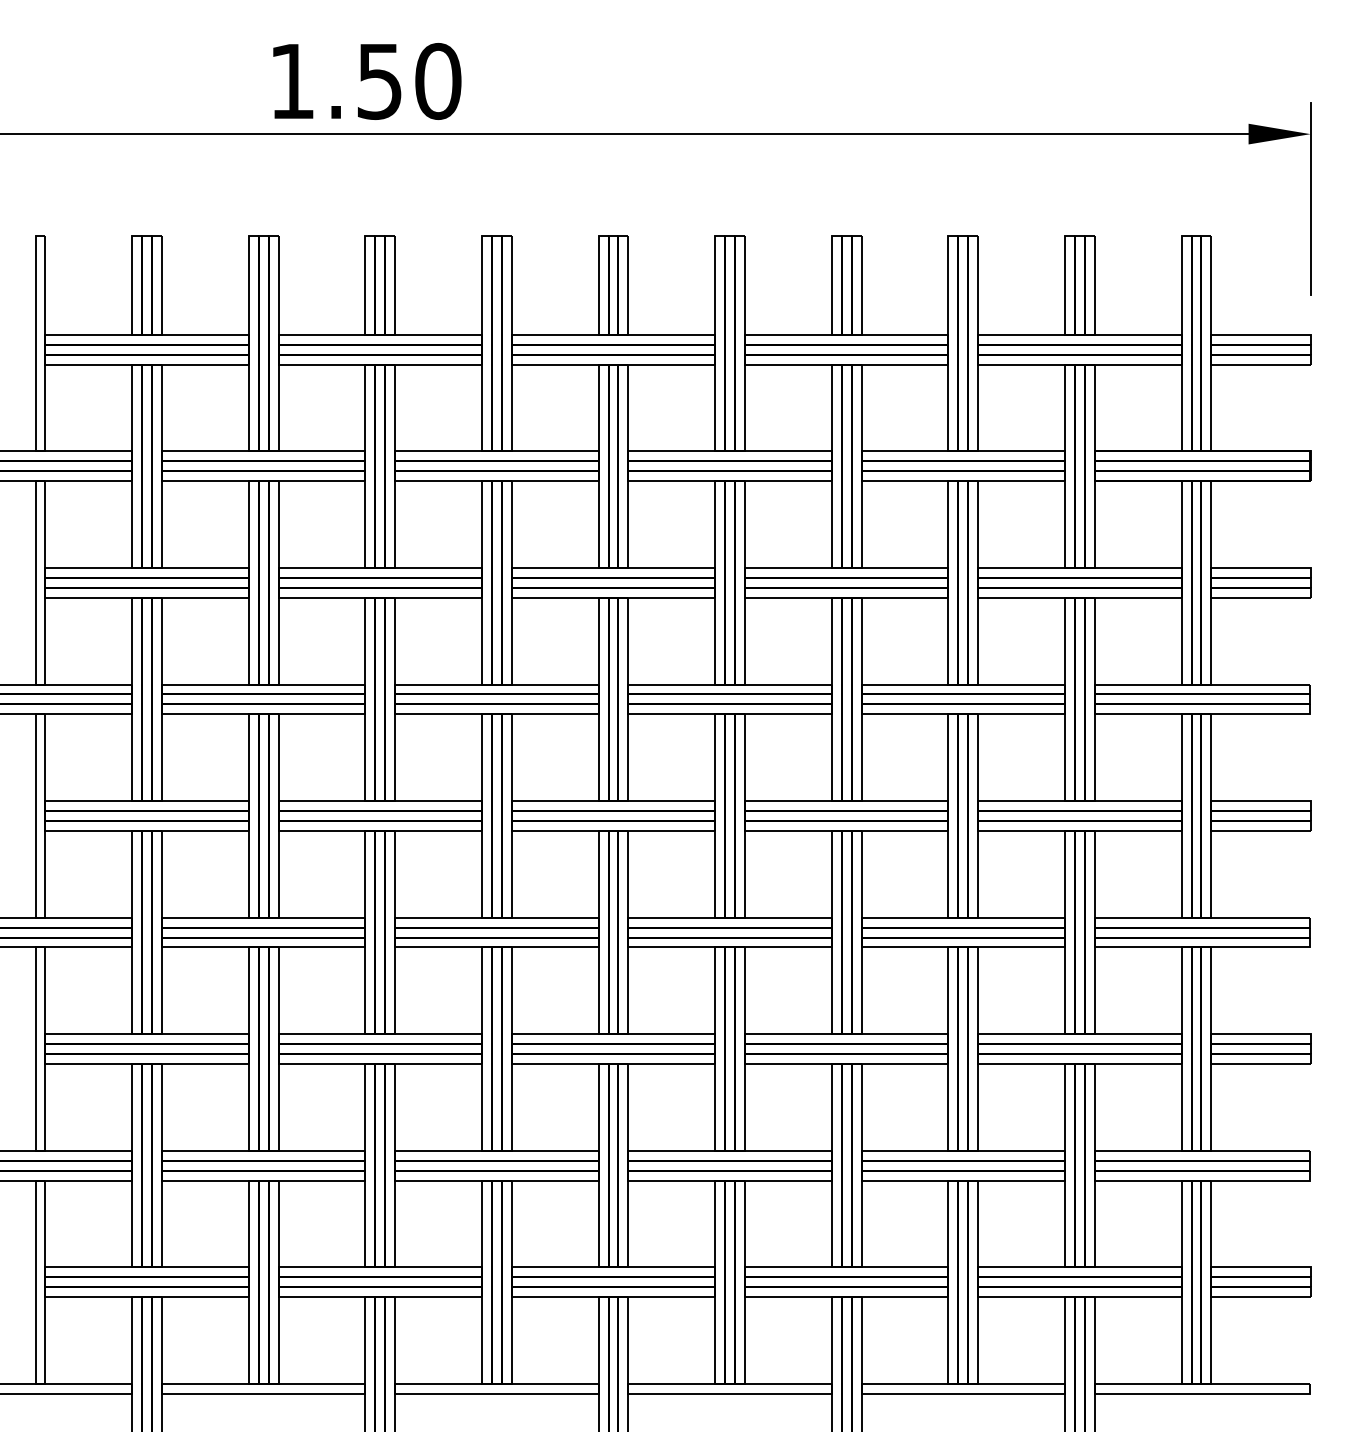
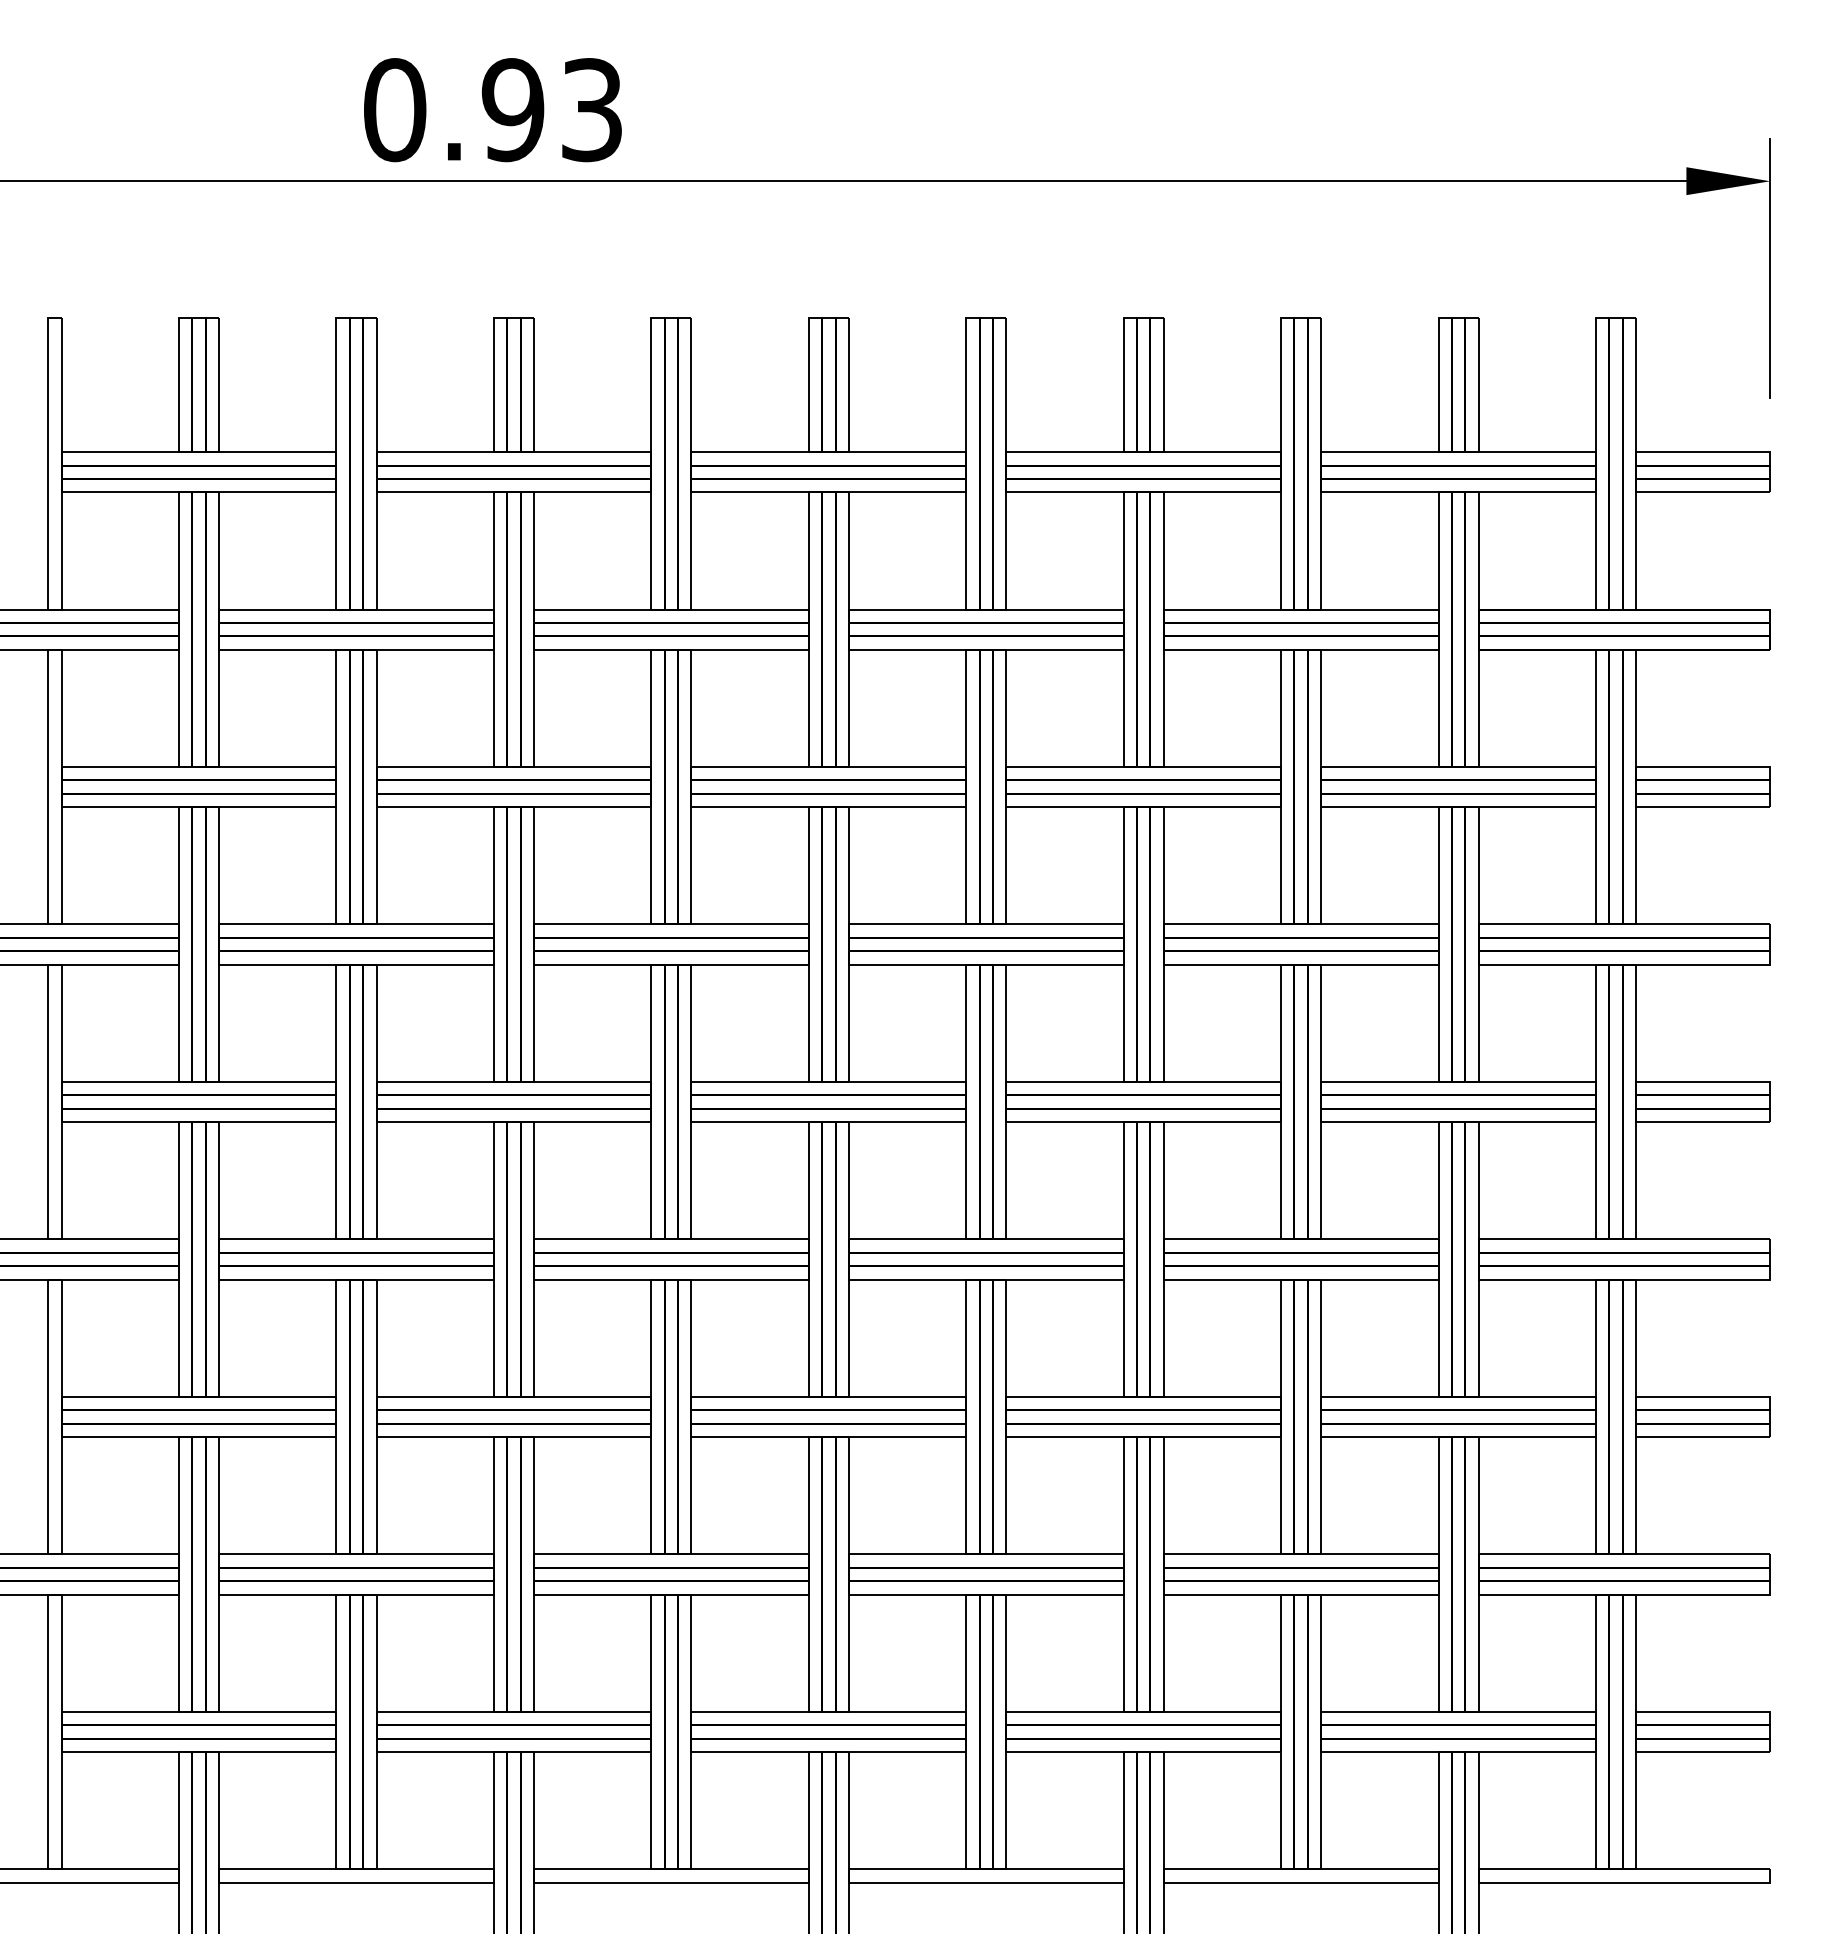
text: (365, 81) -> (493, 110), 1.50 -> 0.93

